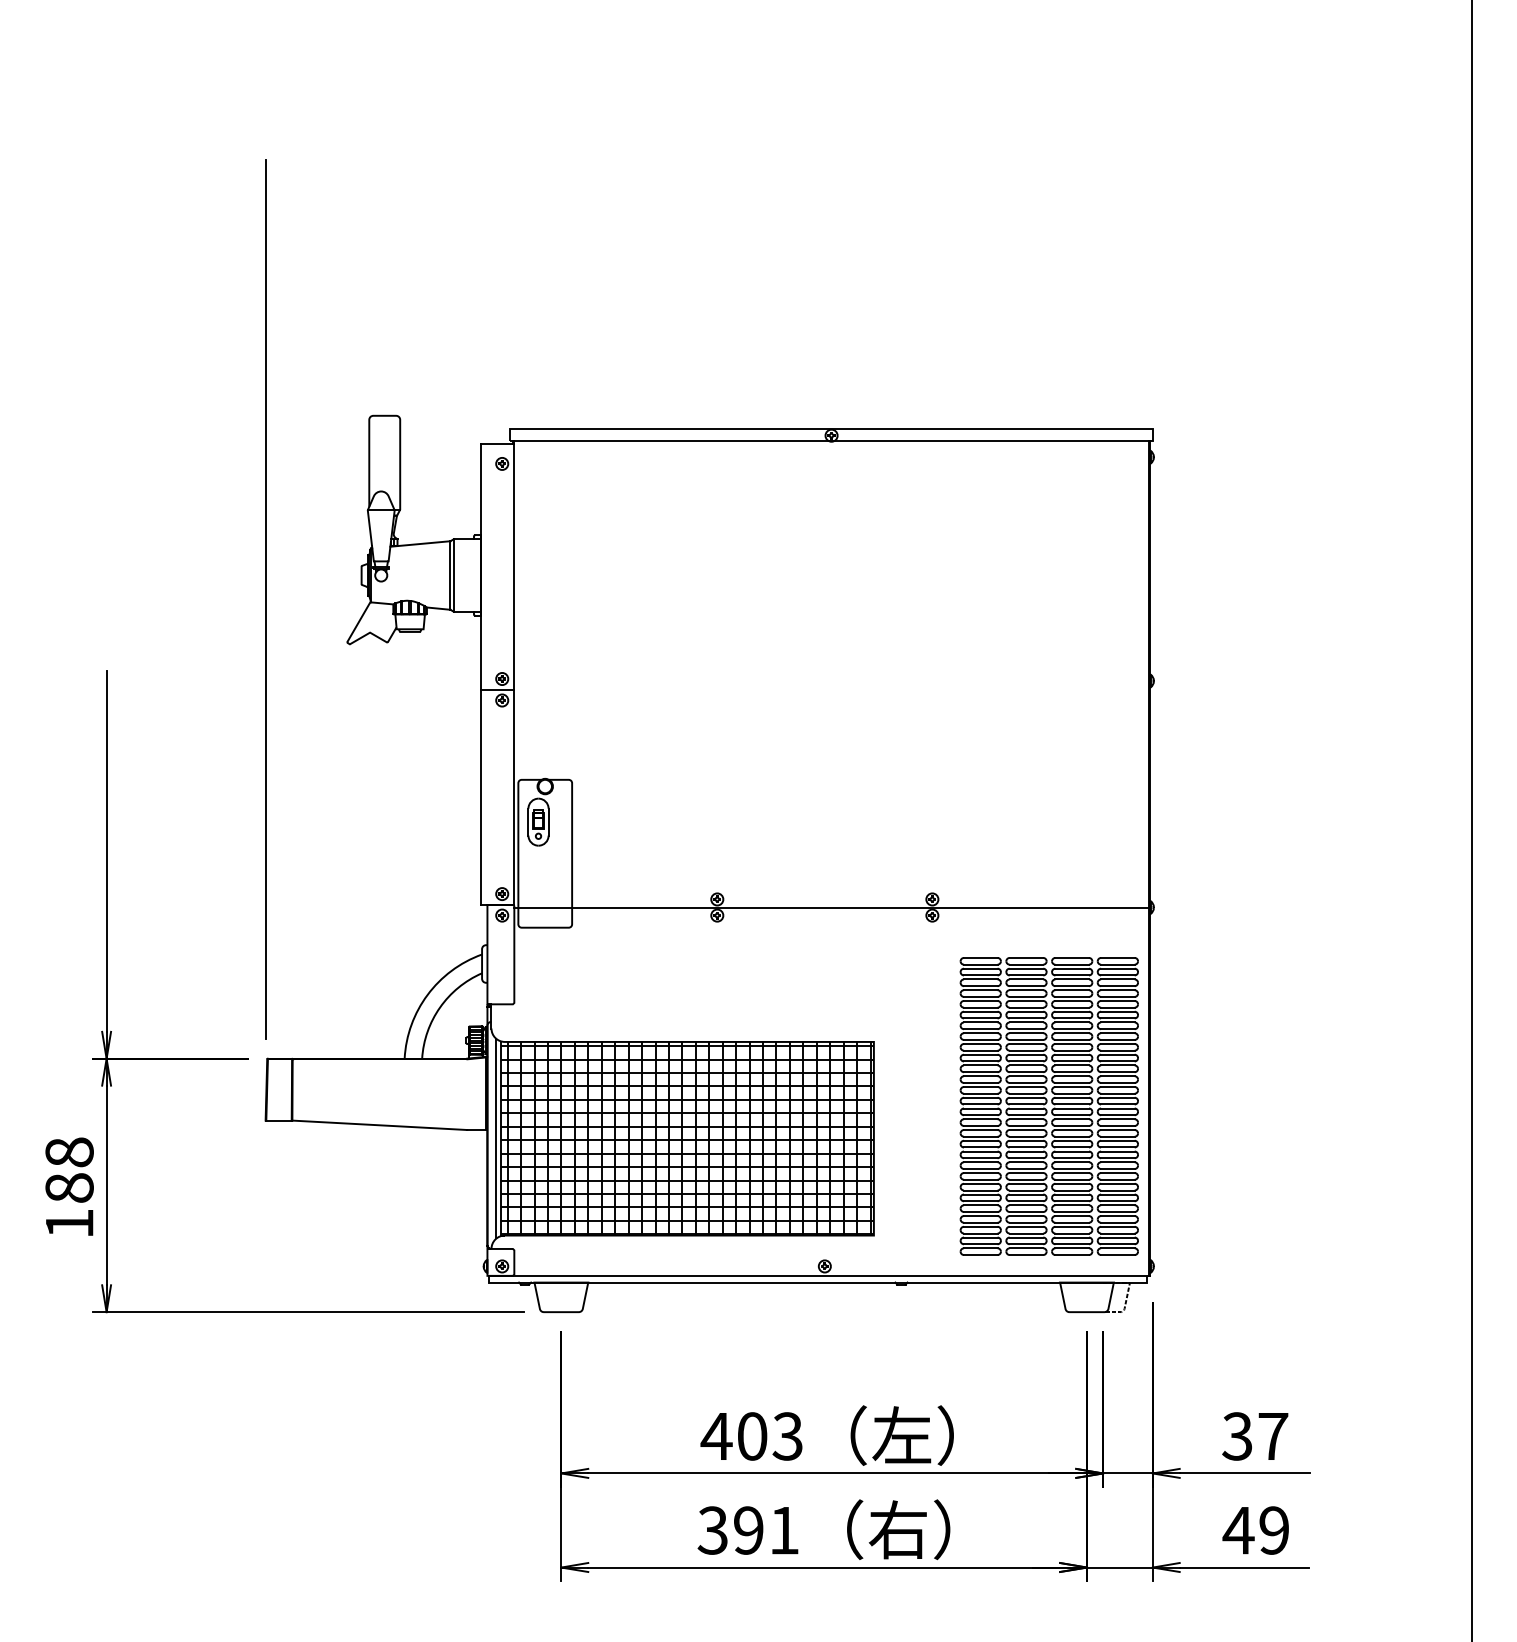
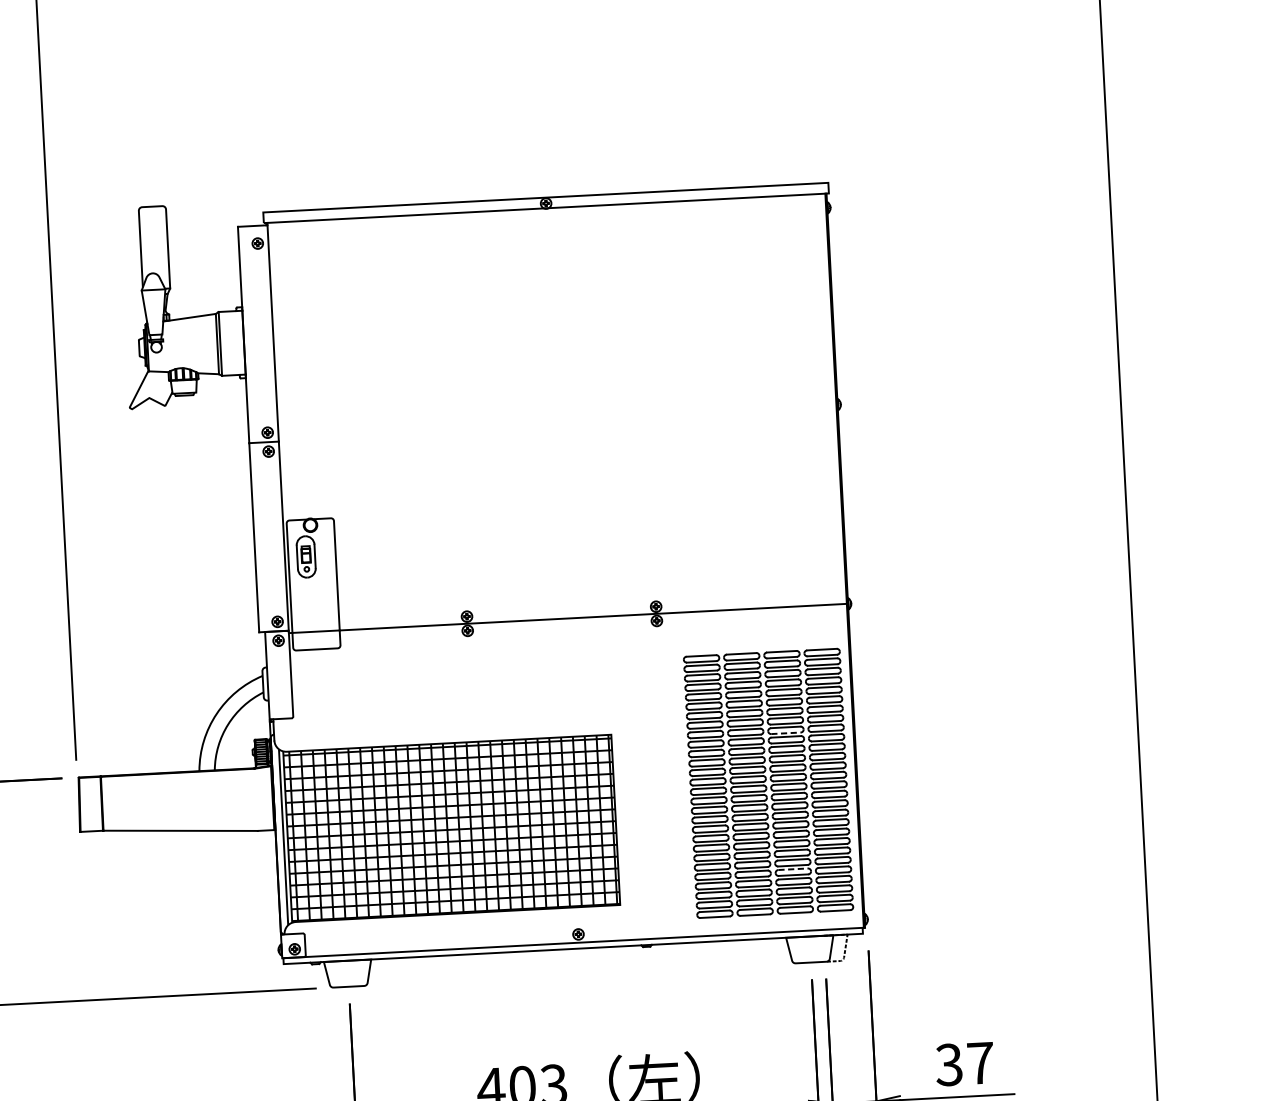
line: (1072, 1050) -> (786, 733), solid -> dashed
line: (1072, 1205) -> (793, 869), solid -> dashed

